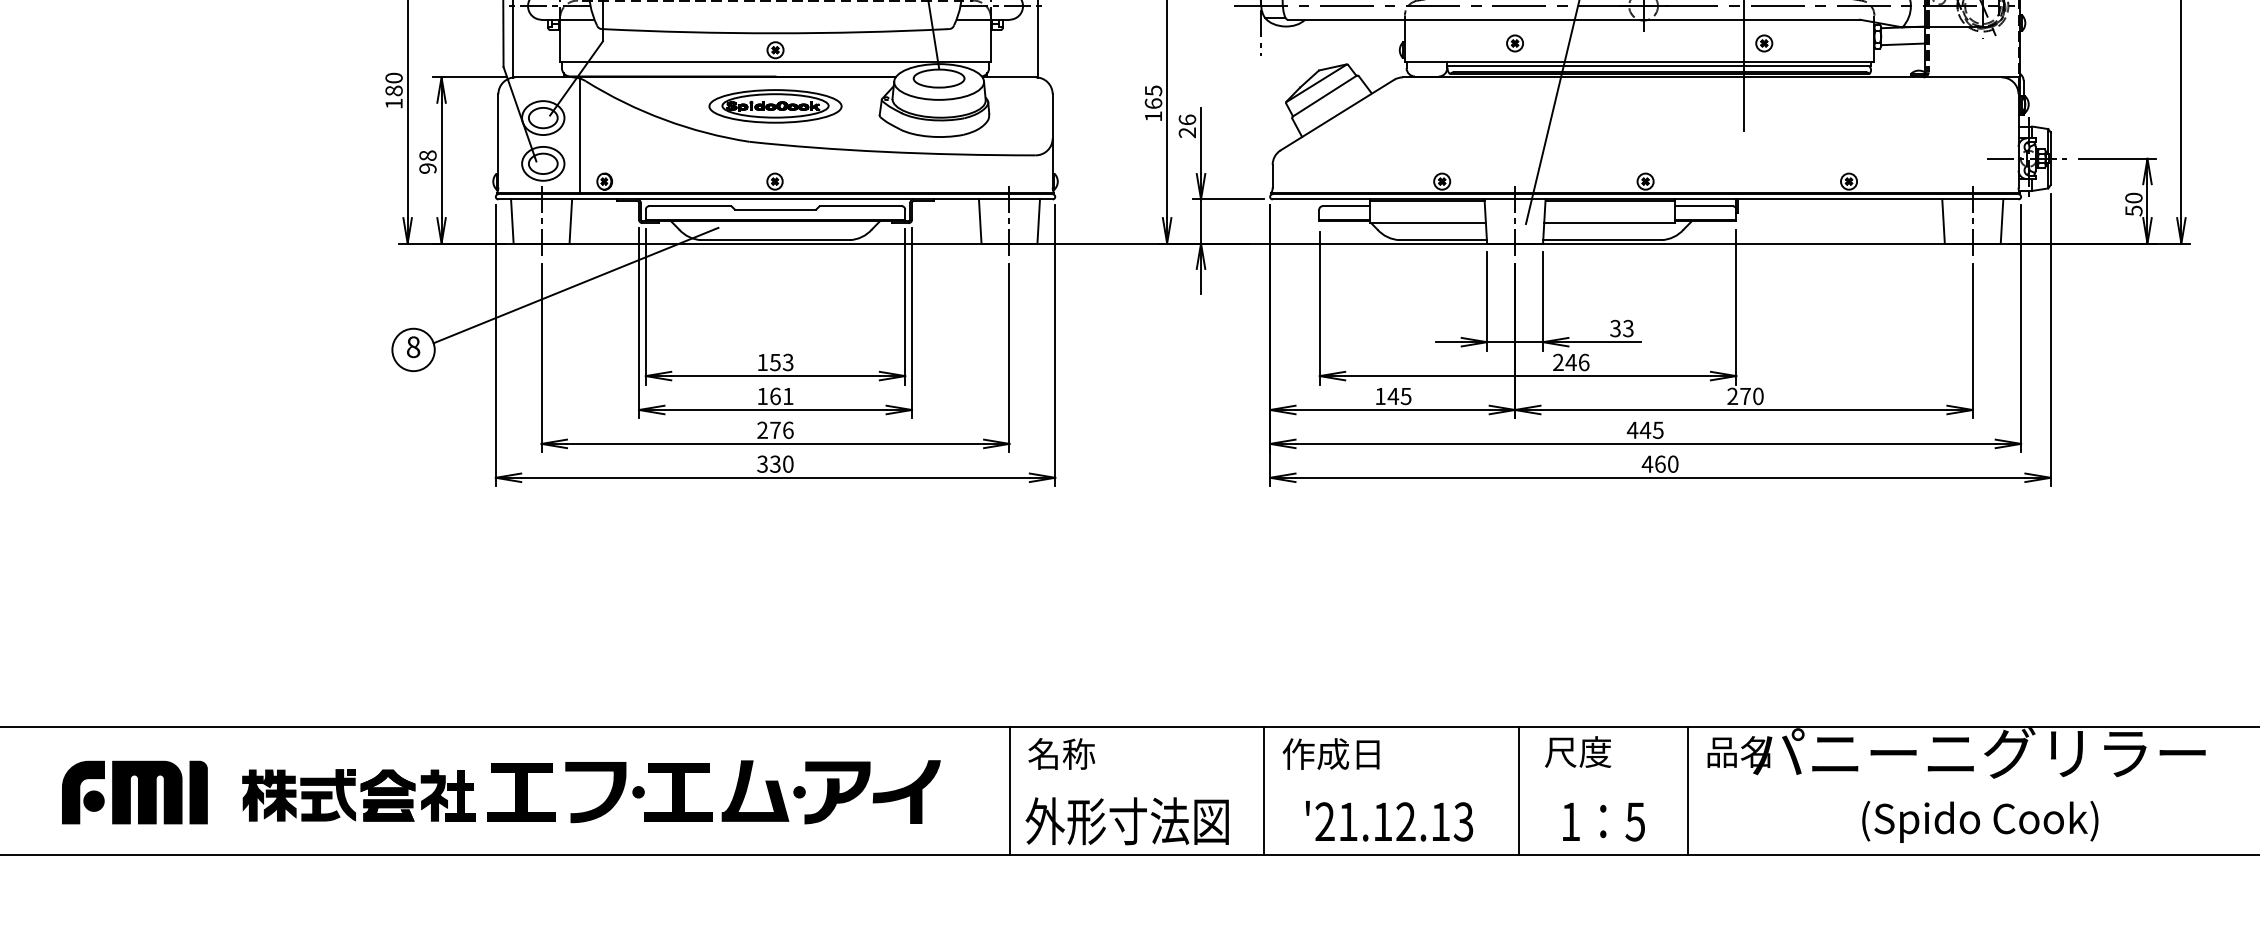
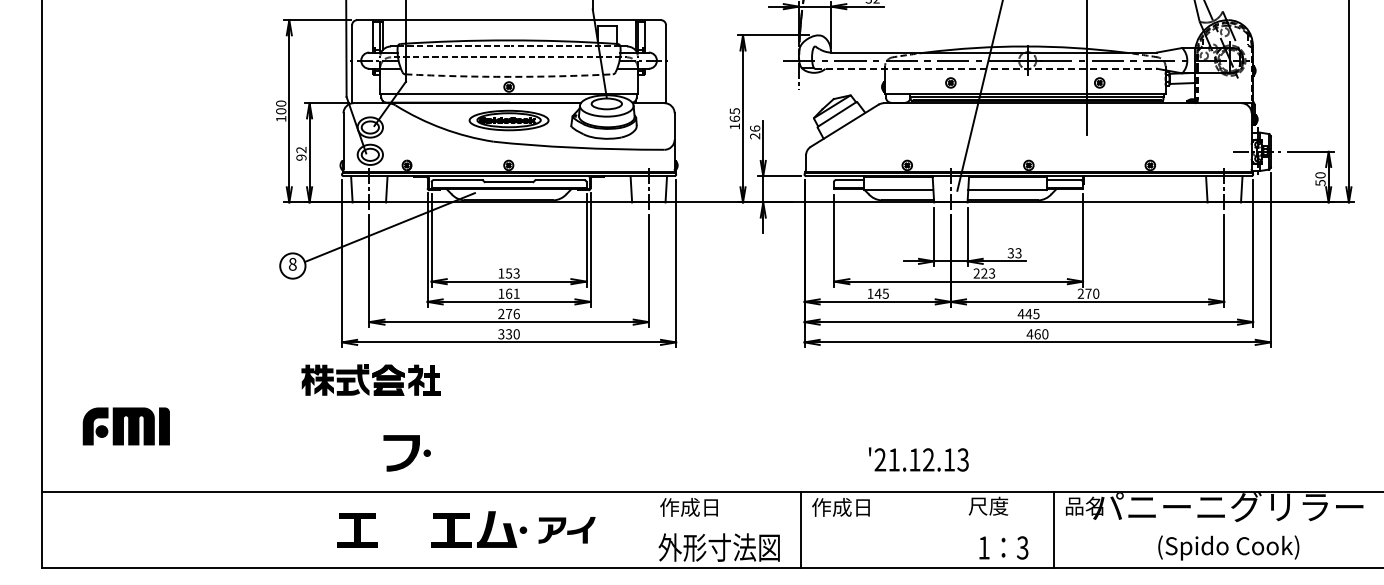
line: (1574, 19) -> (986, 68), solid -> dashed
arc: (776, 32) -> (509, 76), solid -> dashed
text: (394, 91) -> (281, 111), 180 -> 100
line: (580, 134) -> (392, 137), removed
text: (428, 154) -> (301, 149), 98 -> 92
text: (1578, 362) -> (988, 273), 246 -> 223
text: (1075, 754) -> (688, 507), 名称 -> 作成日
line: (1010, 790) -> (649, 529), removed
line: (1517, 790) -> (952, 529), removed
part: (133, 792) -> (125, 426), moved
part: (603, 792) -> (406, 453), moved
part: (871, 792) -> (566, 530), size x0.7
part: (357, 794) -> (370, 379), moved
text: (1388, 821) -> (918, 459), moved
text: (1634, 821) -> (1022, 547), 5 -> 3

